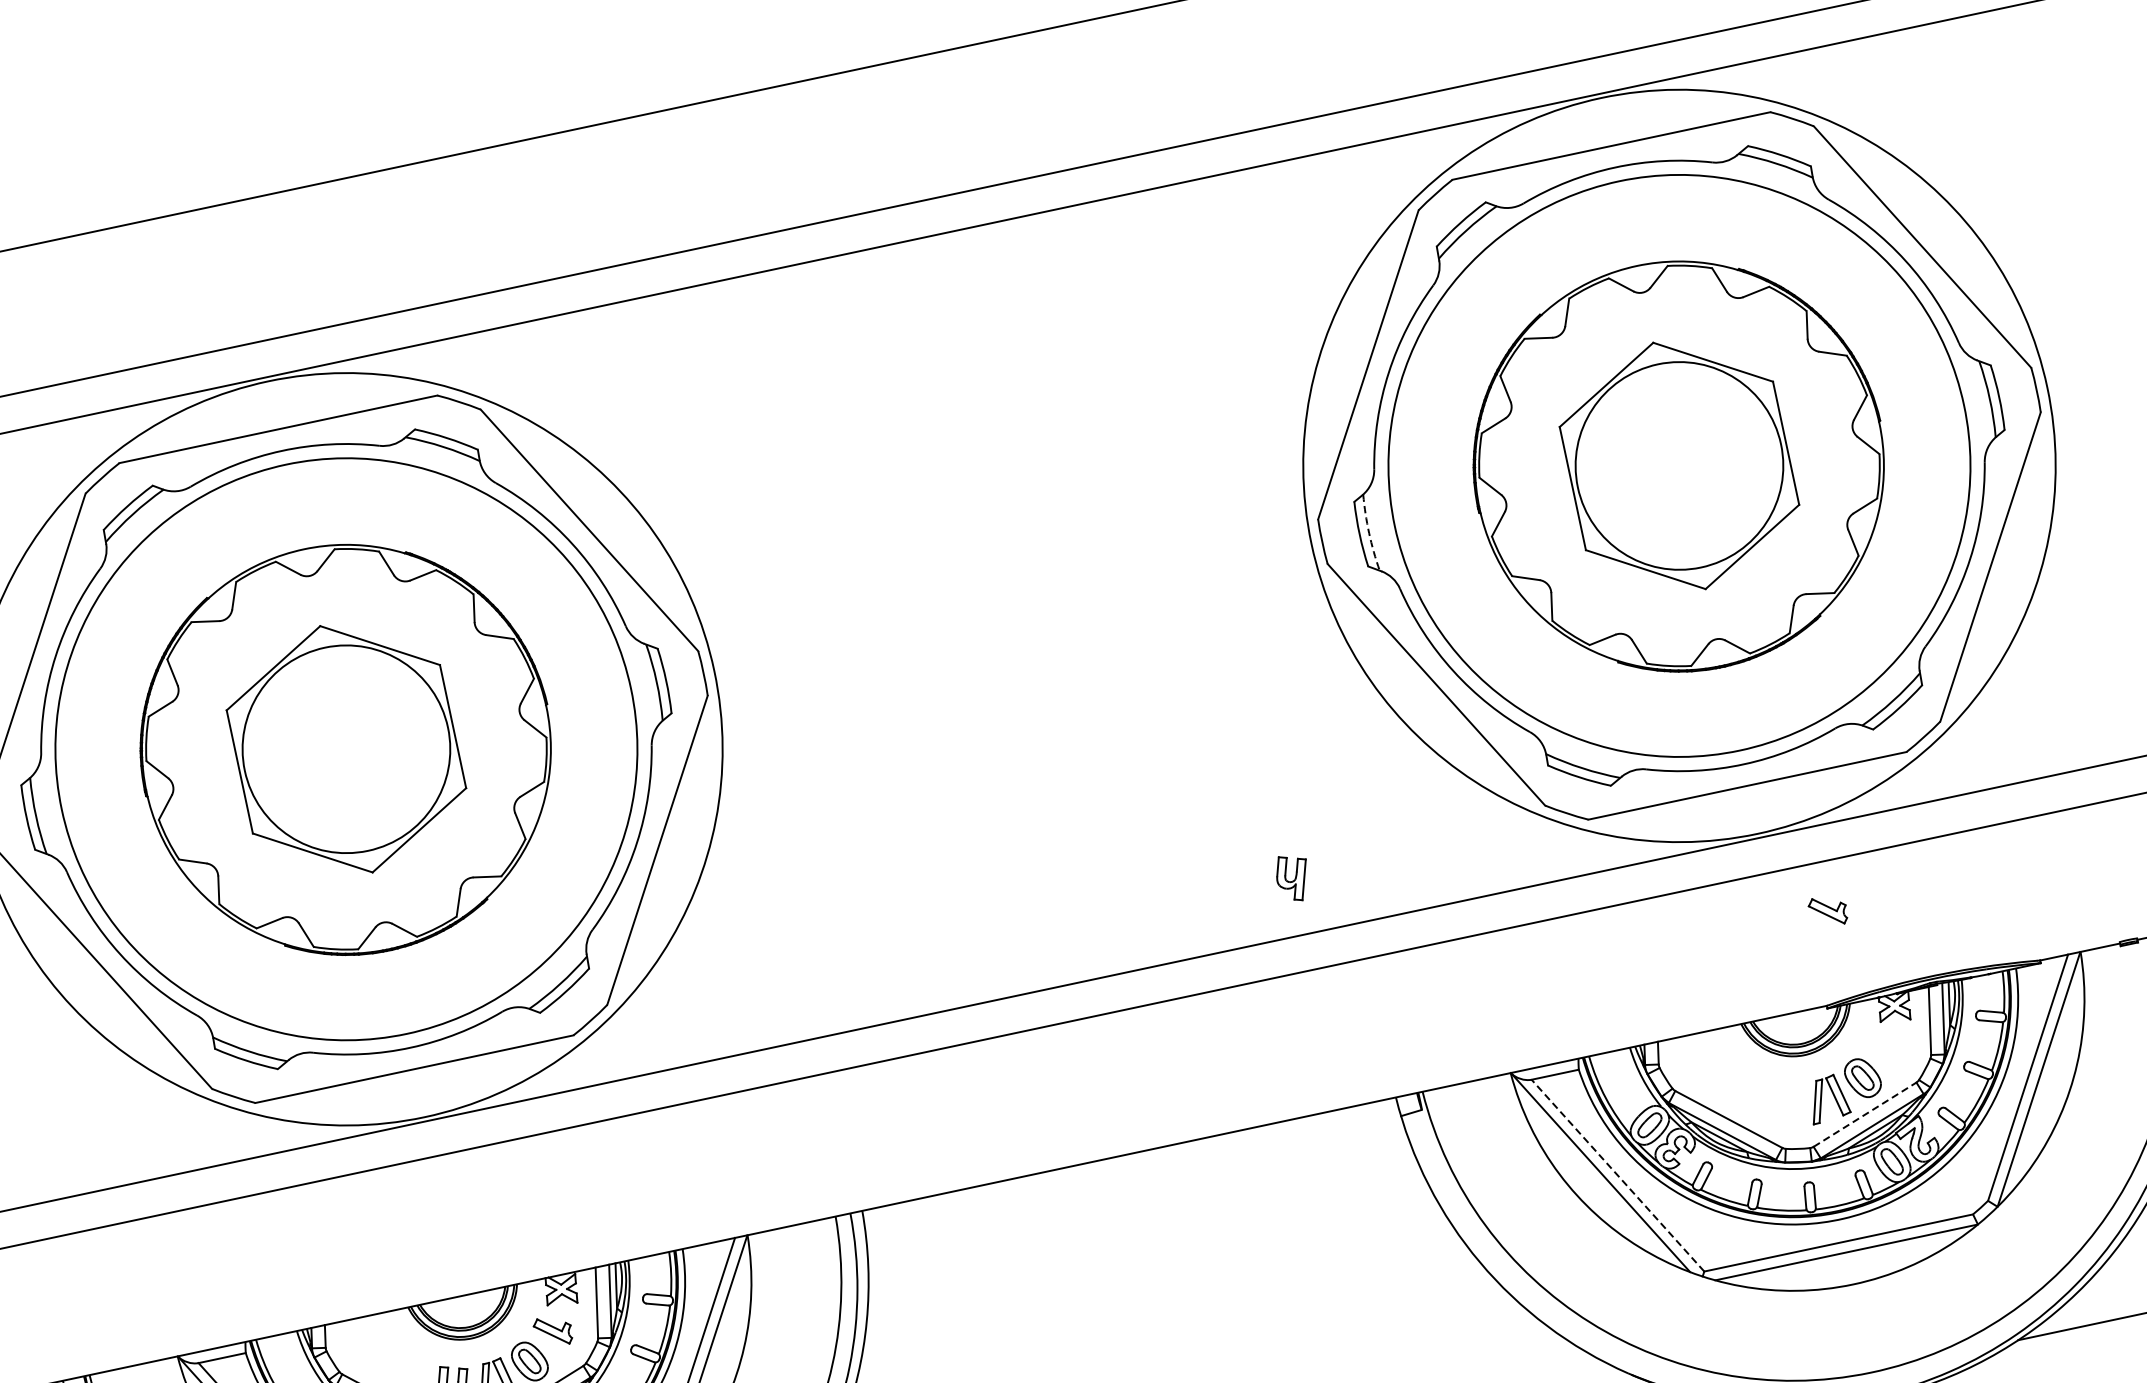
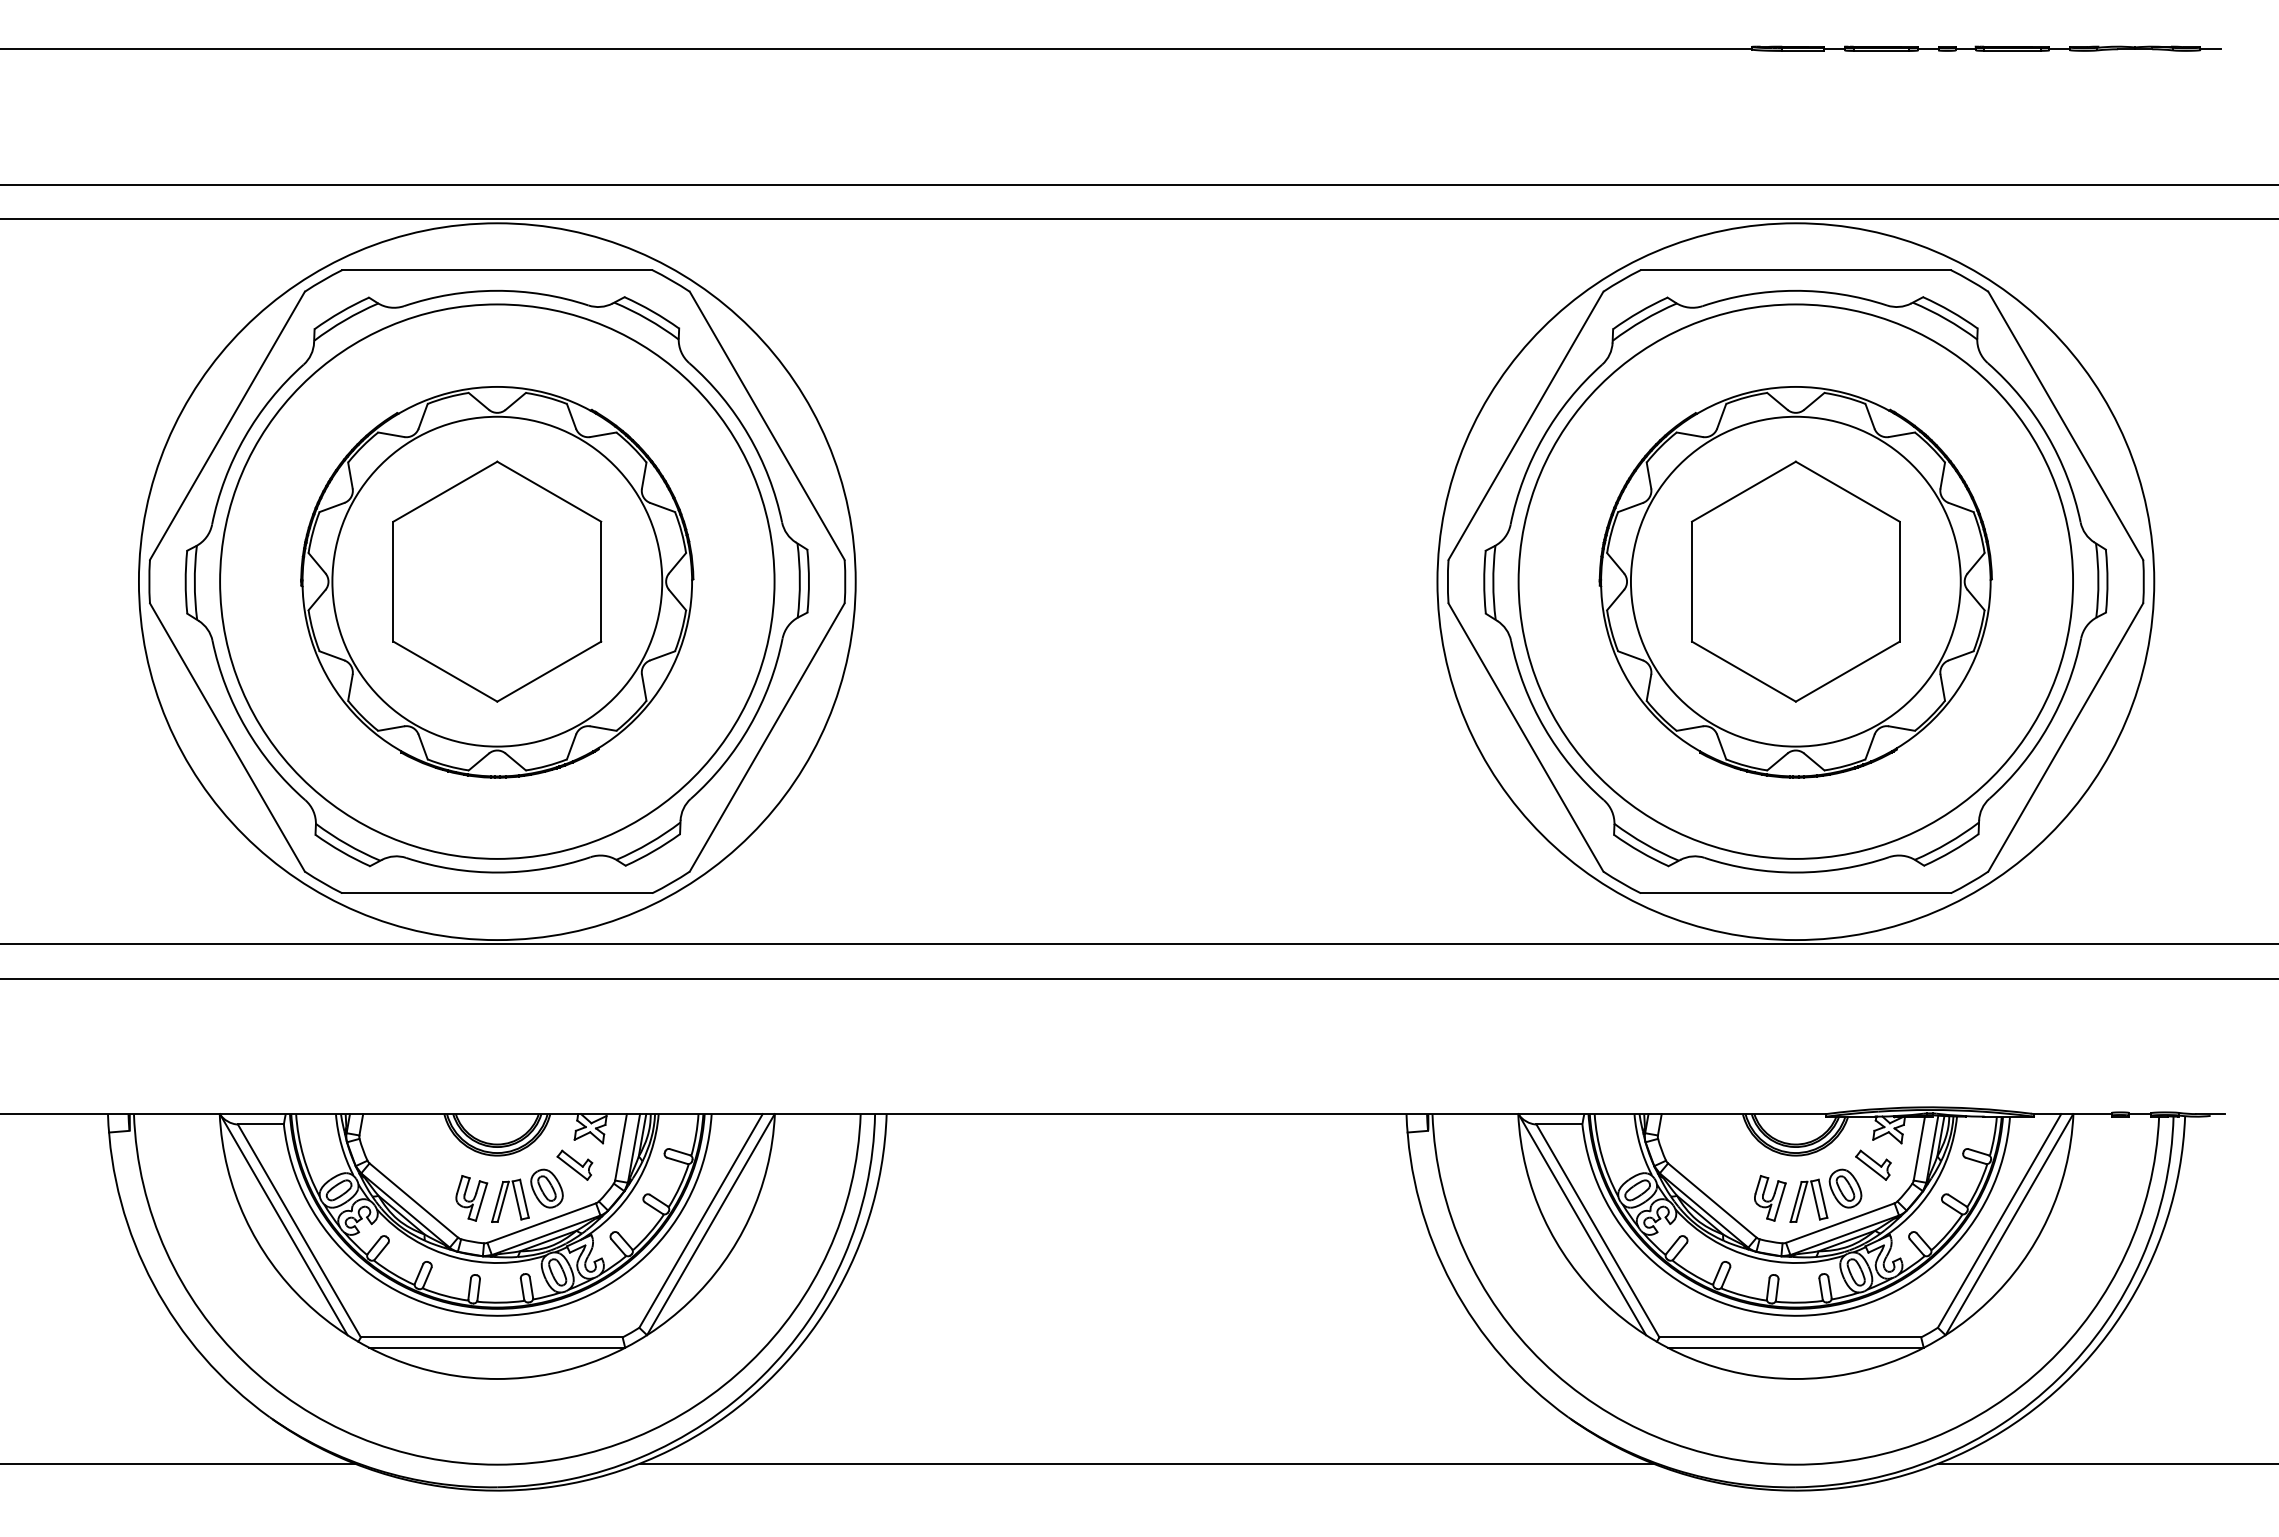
circle: (1679, 465) -> (1795, 581), size x1.67
arc: (1369, 532) -> (1493, 582), dashed -> solid
circle: (346, 749) -> (497, 581), size x1.67
part: (1293, 878) -> (1770, 1198), moved
part: (1828, 910) -> (1873, 1164), moved
line: (1865, 1115) -> (1840, 1223), dashed -> solid
line: (1617, 1175) -> (1597, 1230), dashed -> solid

